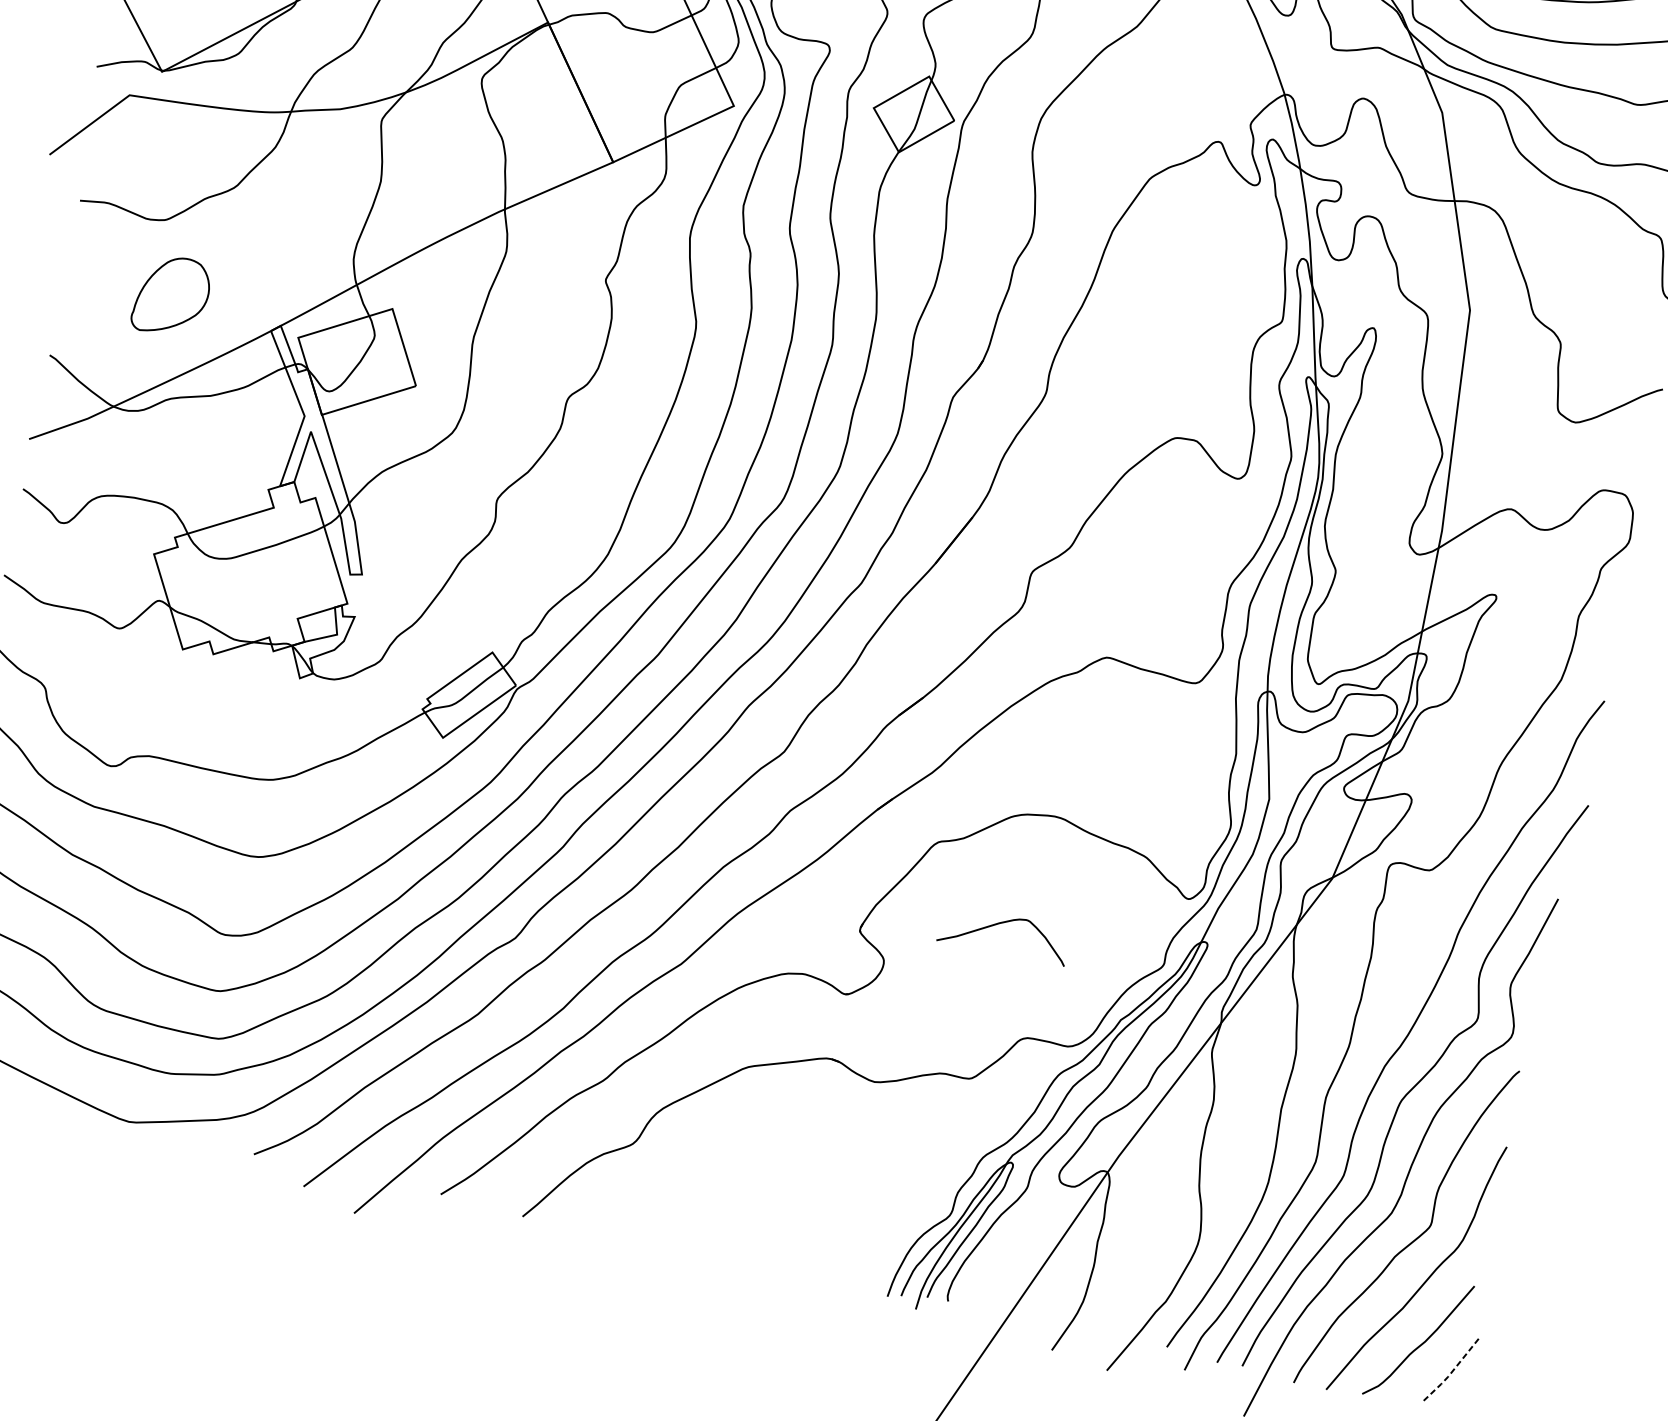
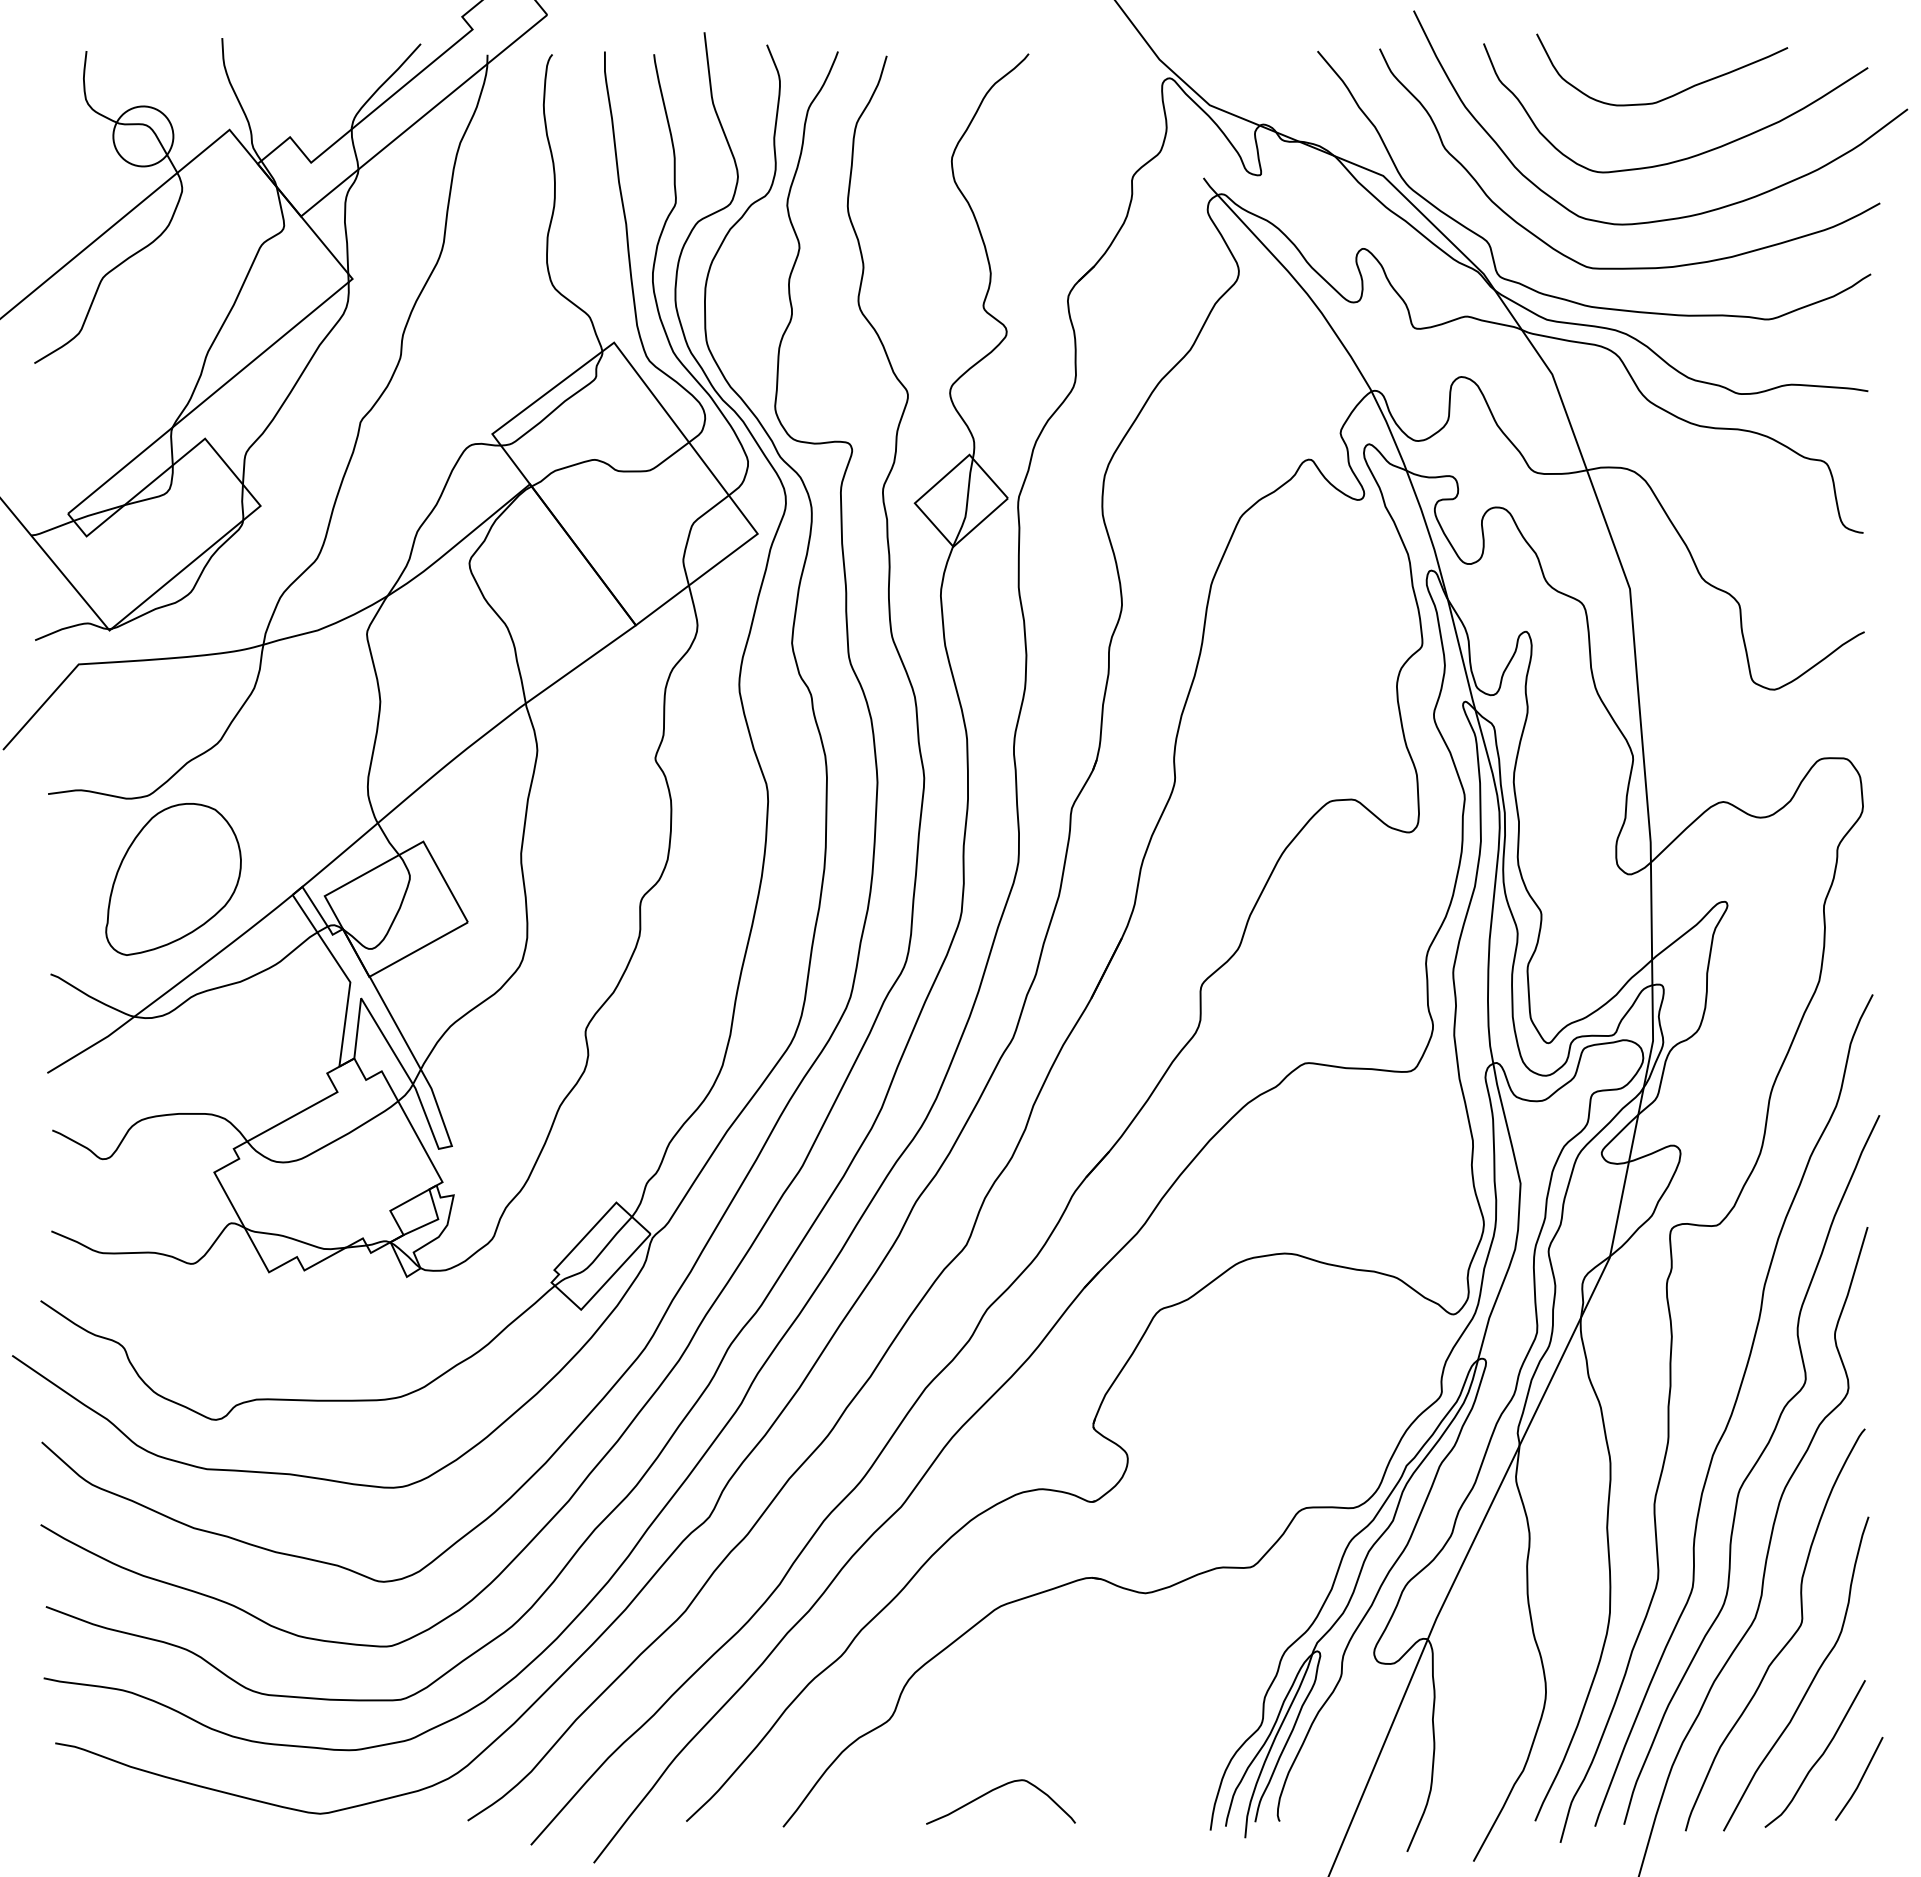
part: (171, 296) -> (173, 879), size x1.67
curve: (1000, 923) -> (994, 1790), moved
line: (1452, 1371) -> (1860, 1780), dashed -> solid

